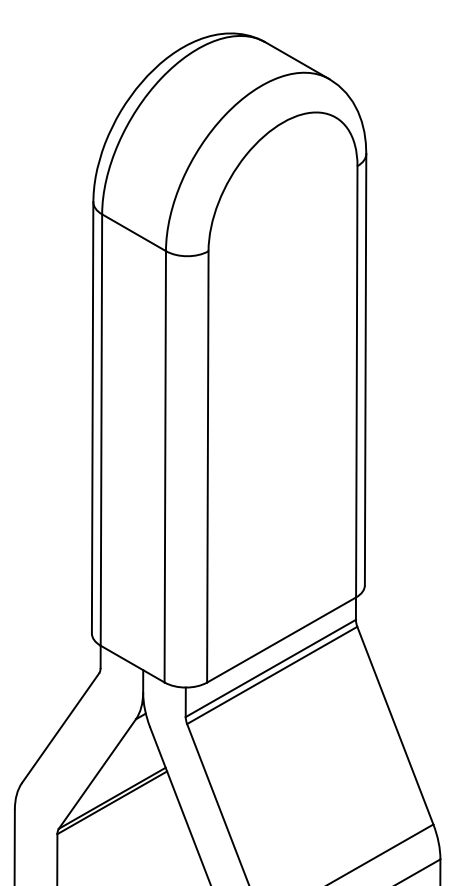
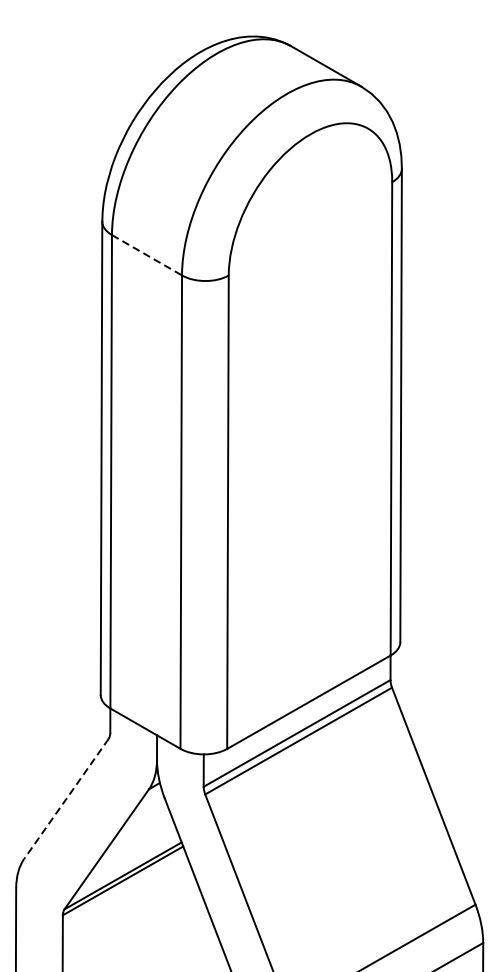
line: (134, 232) -> (147, 254), solid -> dashed
line: (60, 728) -> (66, 799), solid -> dashed

